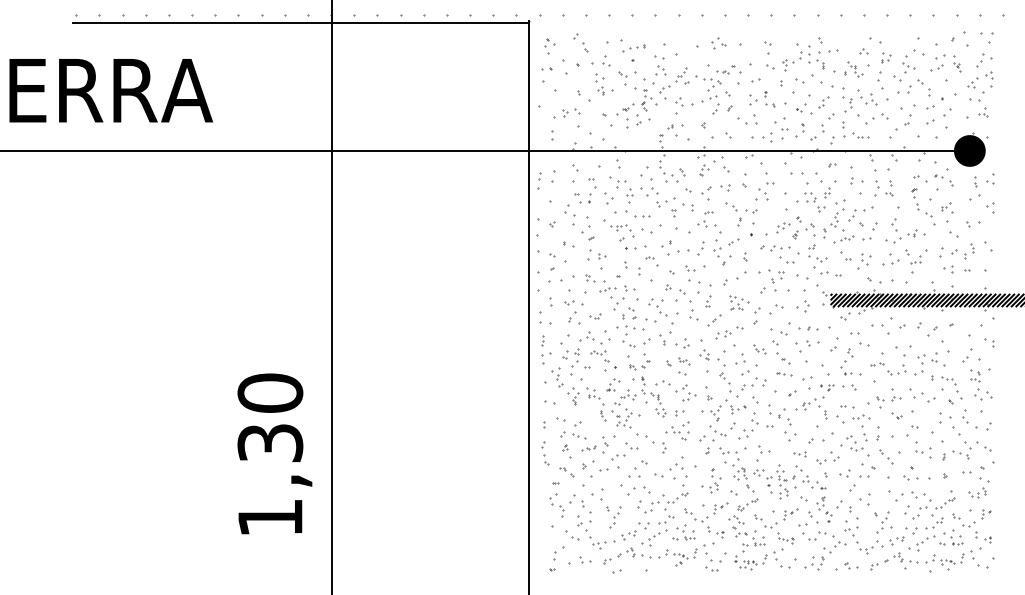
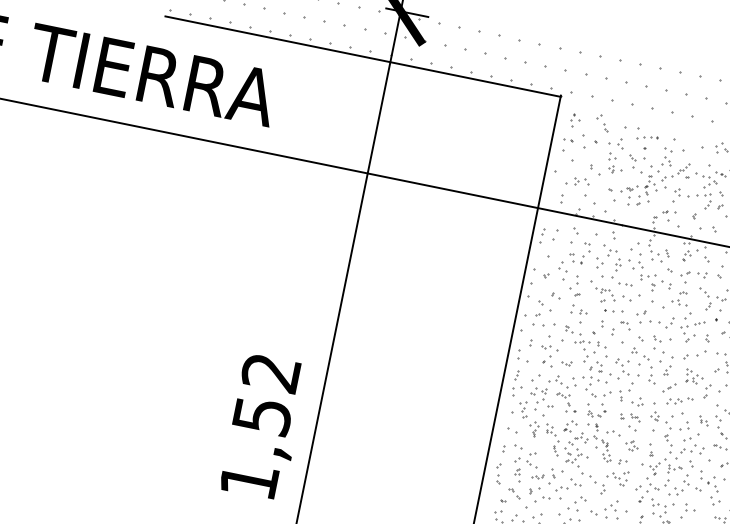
part: (685, 392) -> (631, 445), size x0.7
text: (270, 417) -> (266, 393), 1,30 -> 1,52

